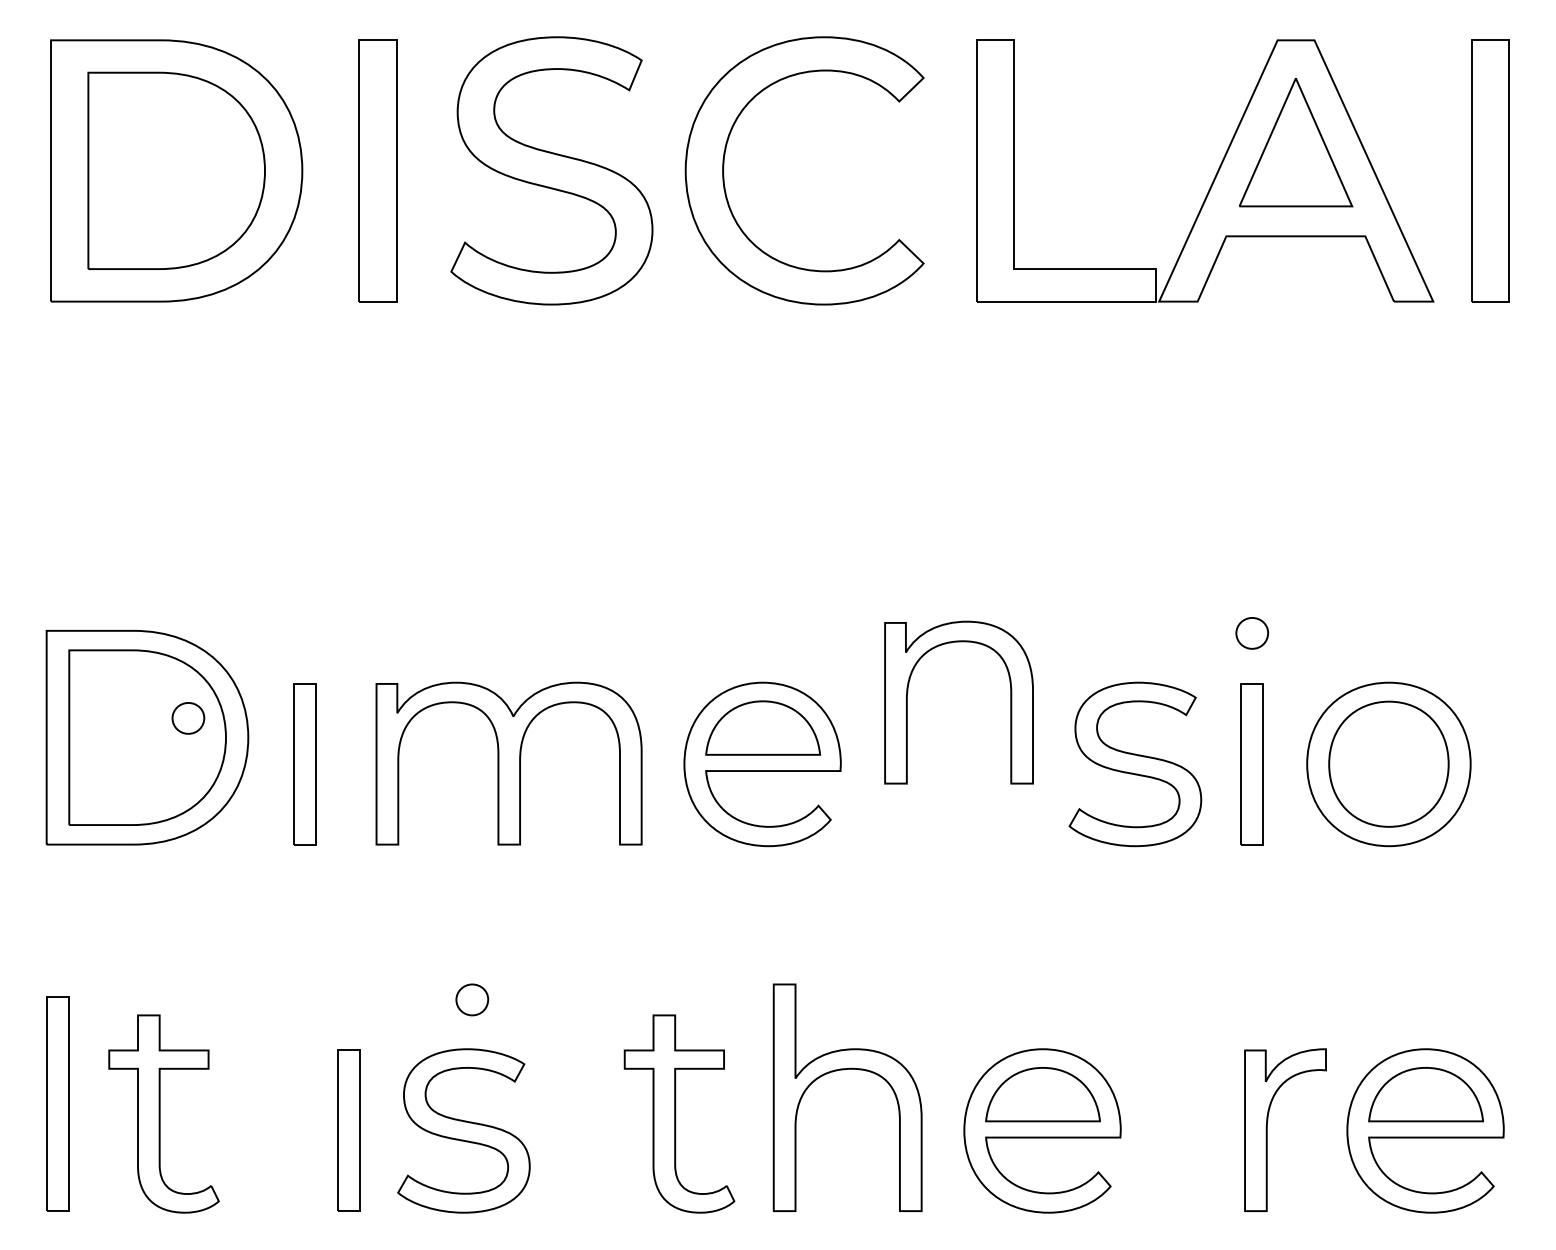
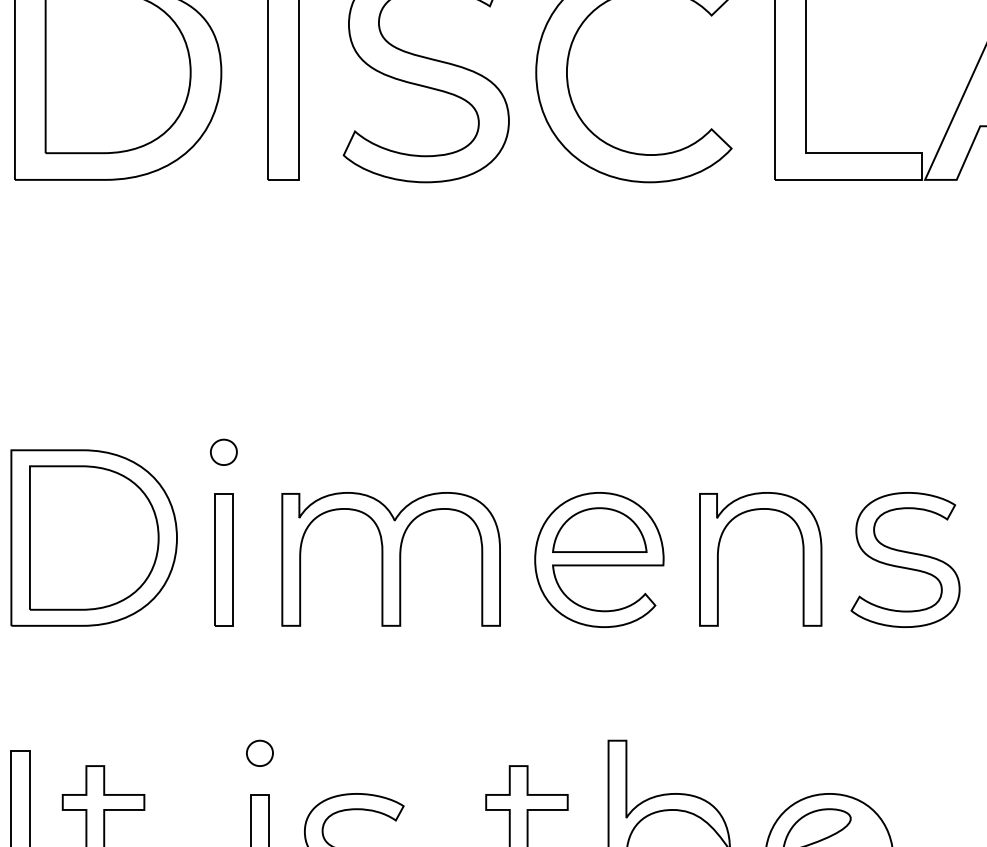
part: (908, 692) -> (719, 551), moved
part: (188, 718) -> (223, 452), moved
part: (472, 999) -> (260, 753), moved

